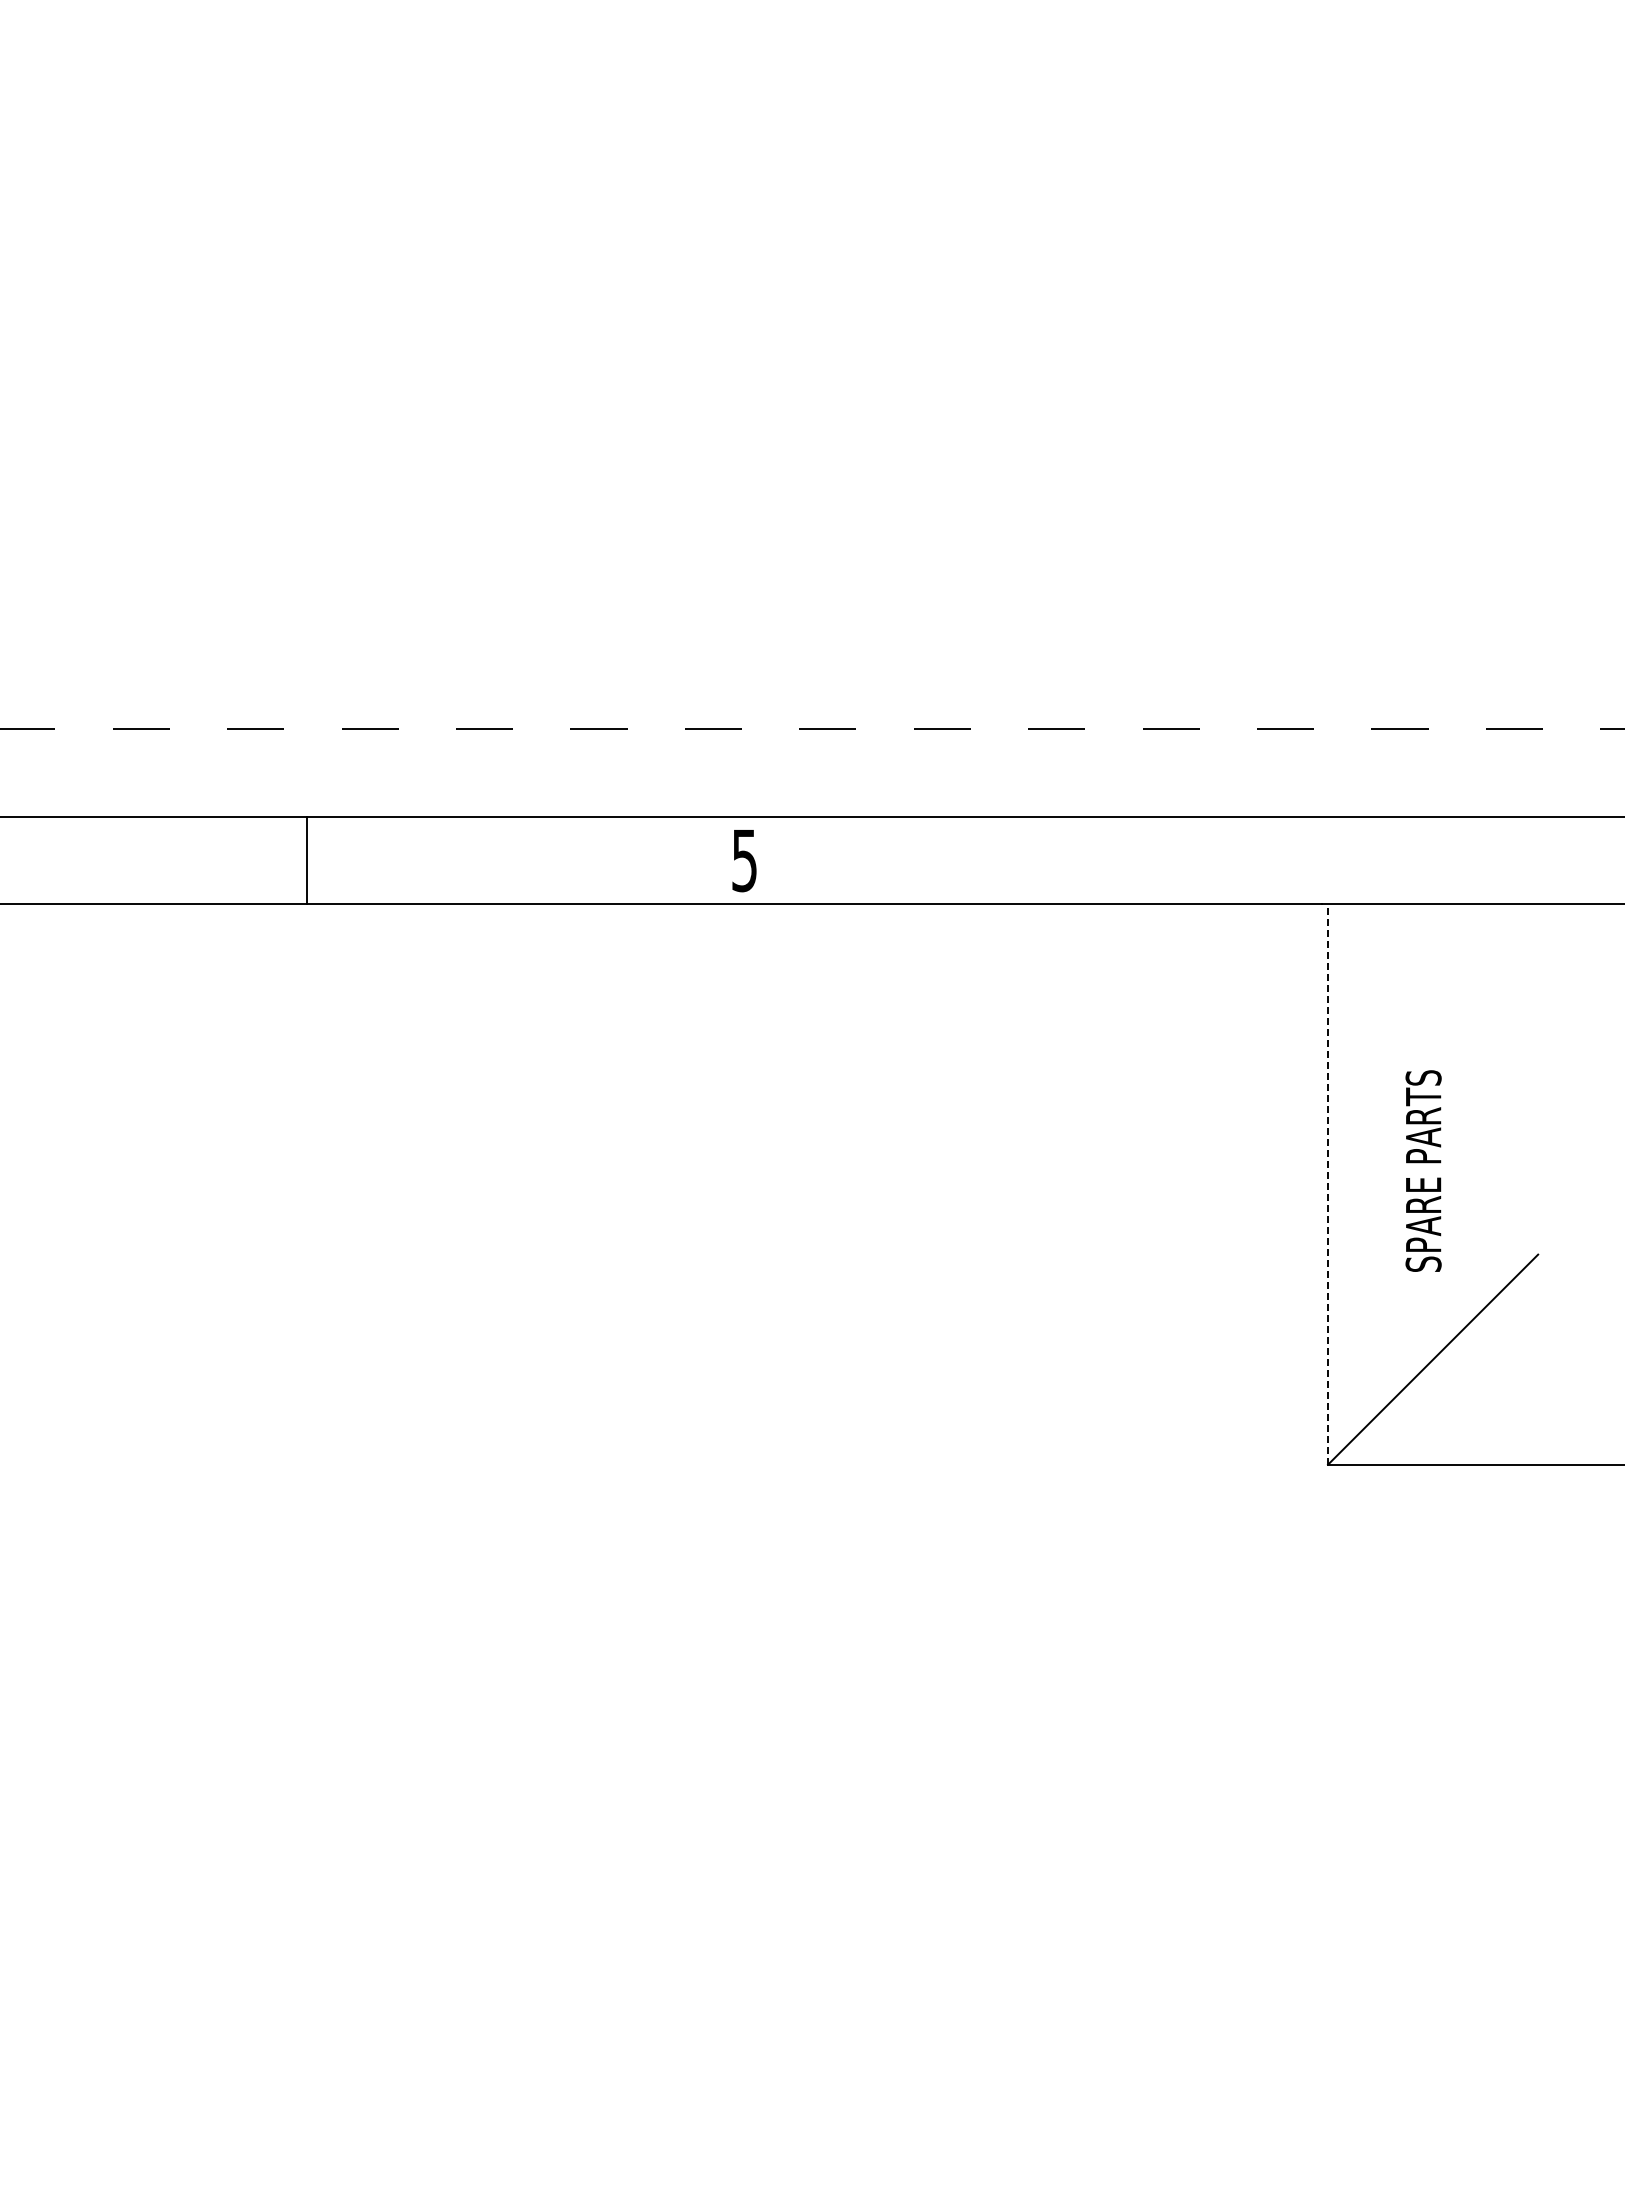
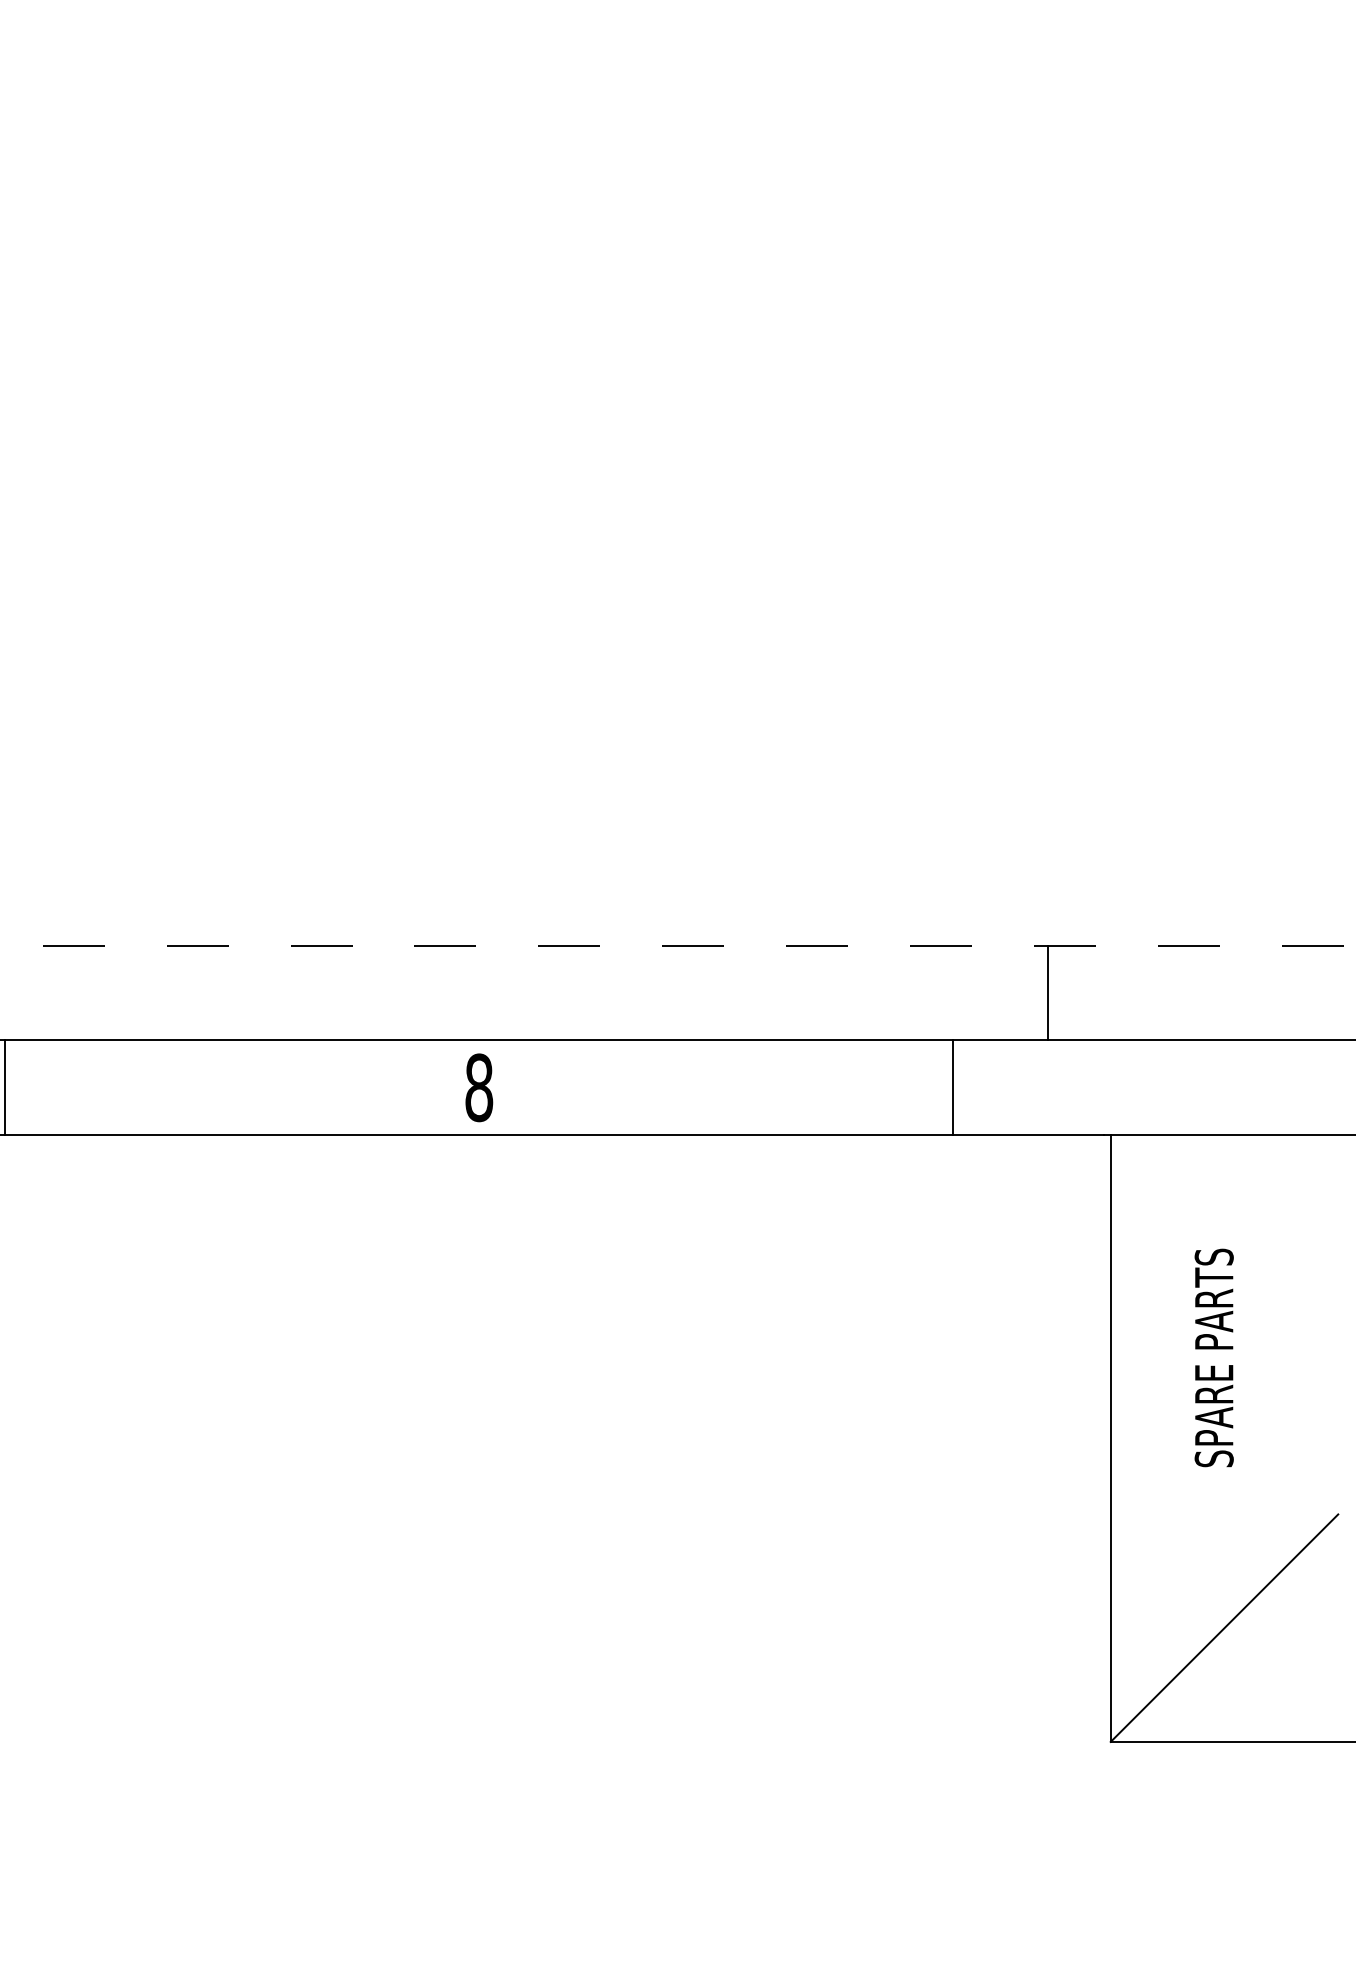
line: (1270, 772) -> (1048, 992), added
text: (744, 860) -> (479, 1087), 5 -> 8
line: (1182, 860) -> (953, 1087), added
text: (1423, 1170) -> (1214, 1357), moved
line: (1327, 1184) -> (1110, 1438), dashed -> solid

